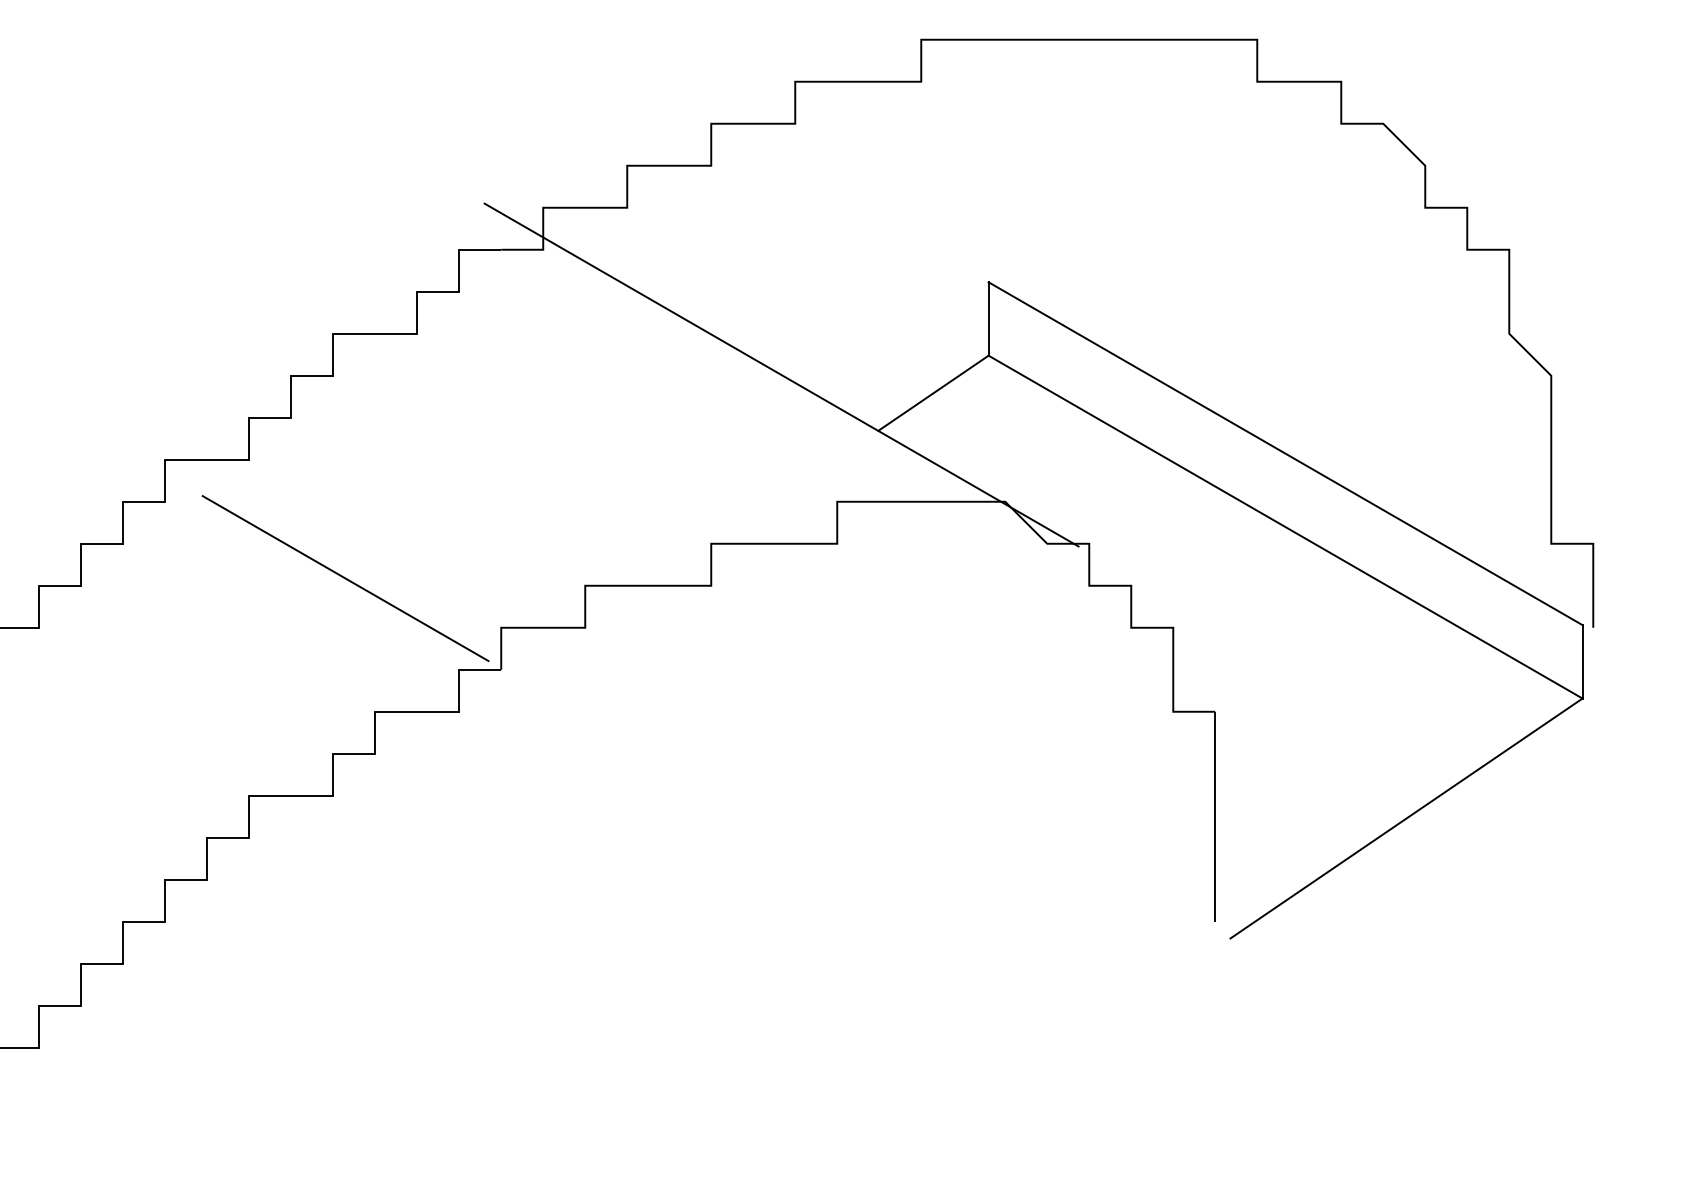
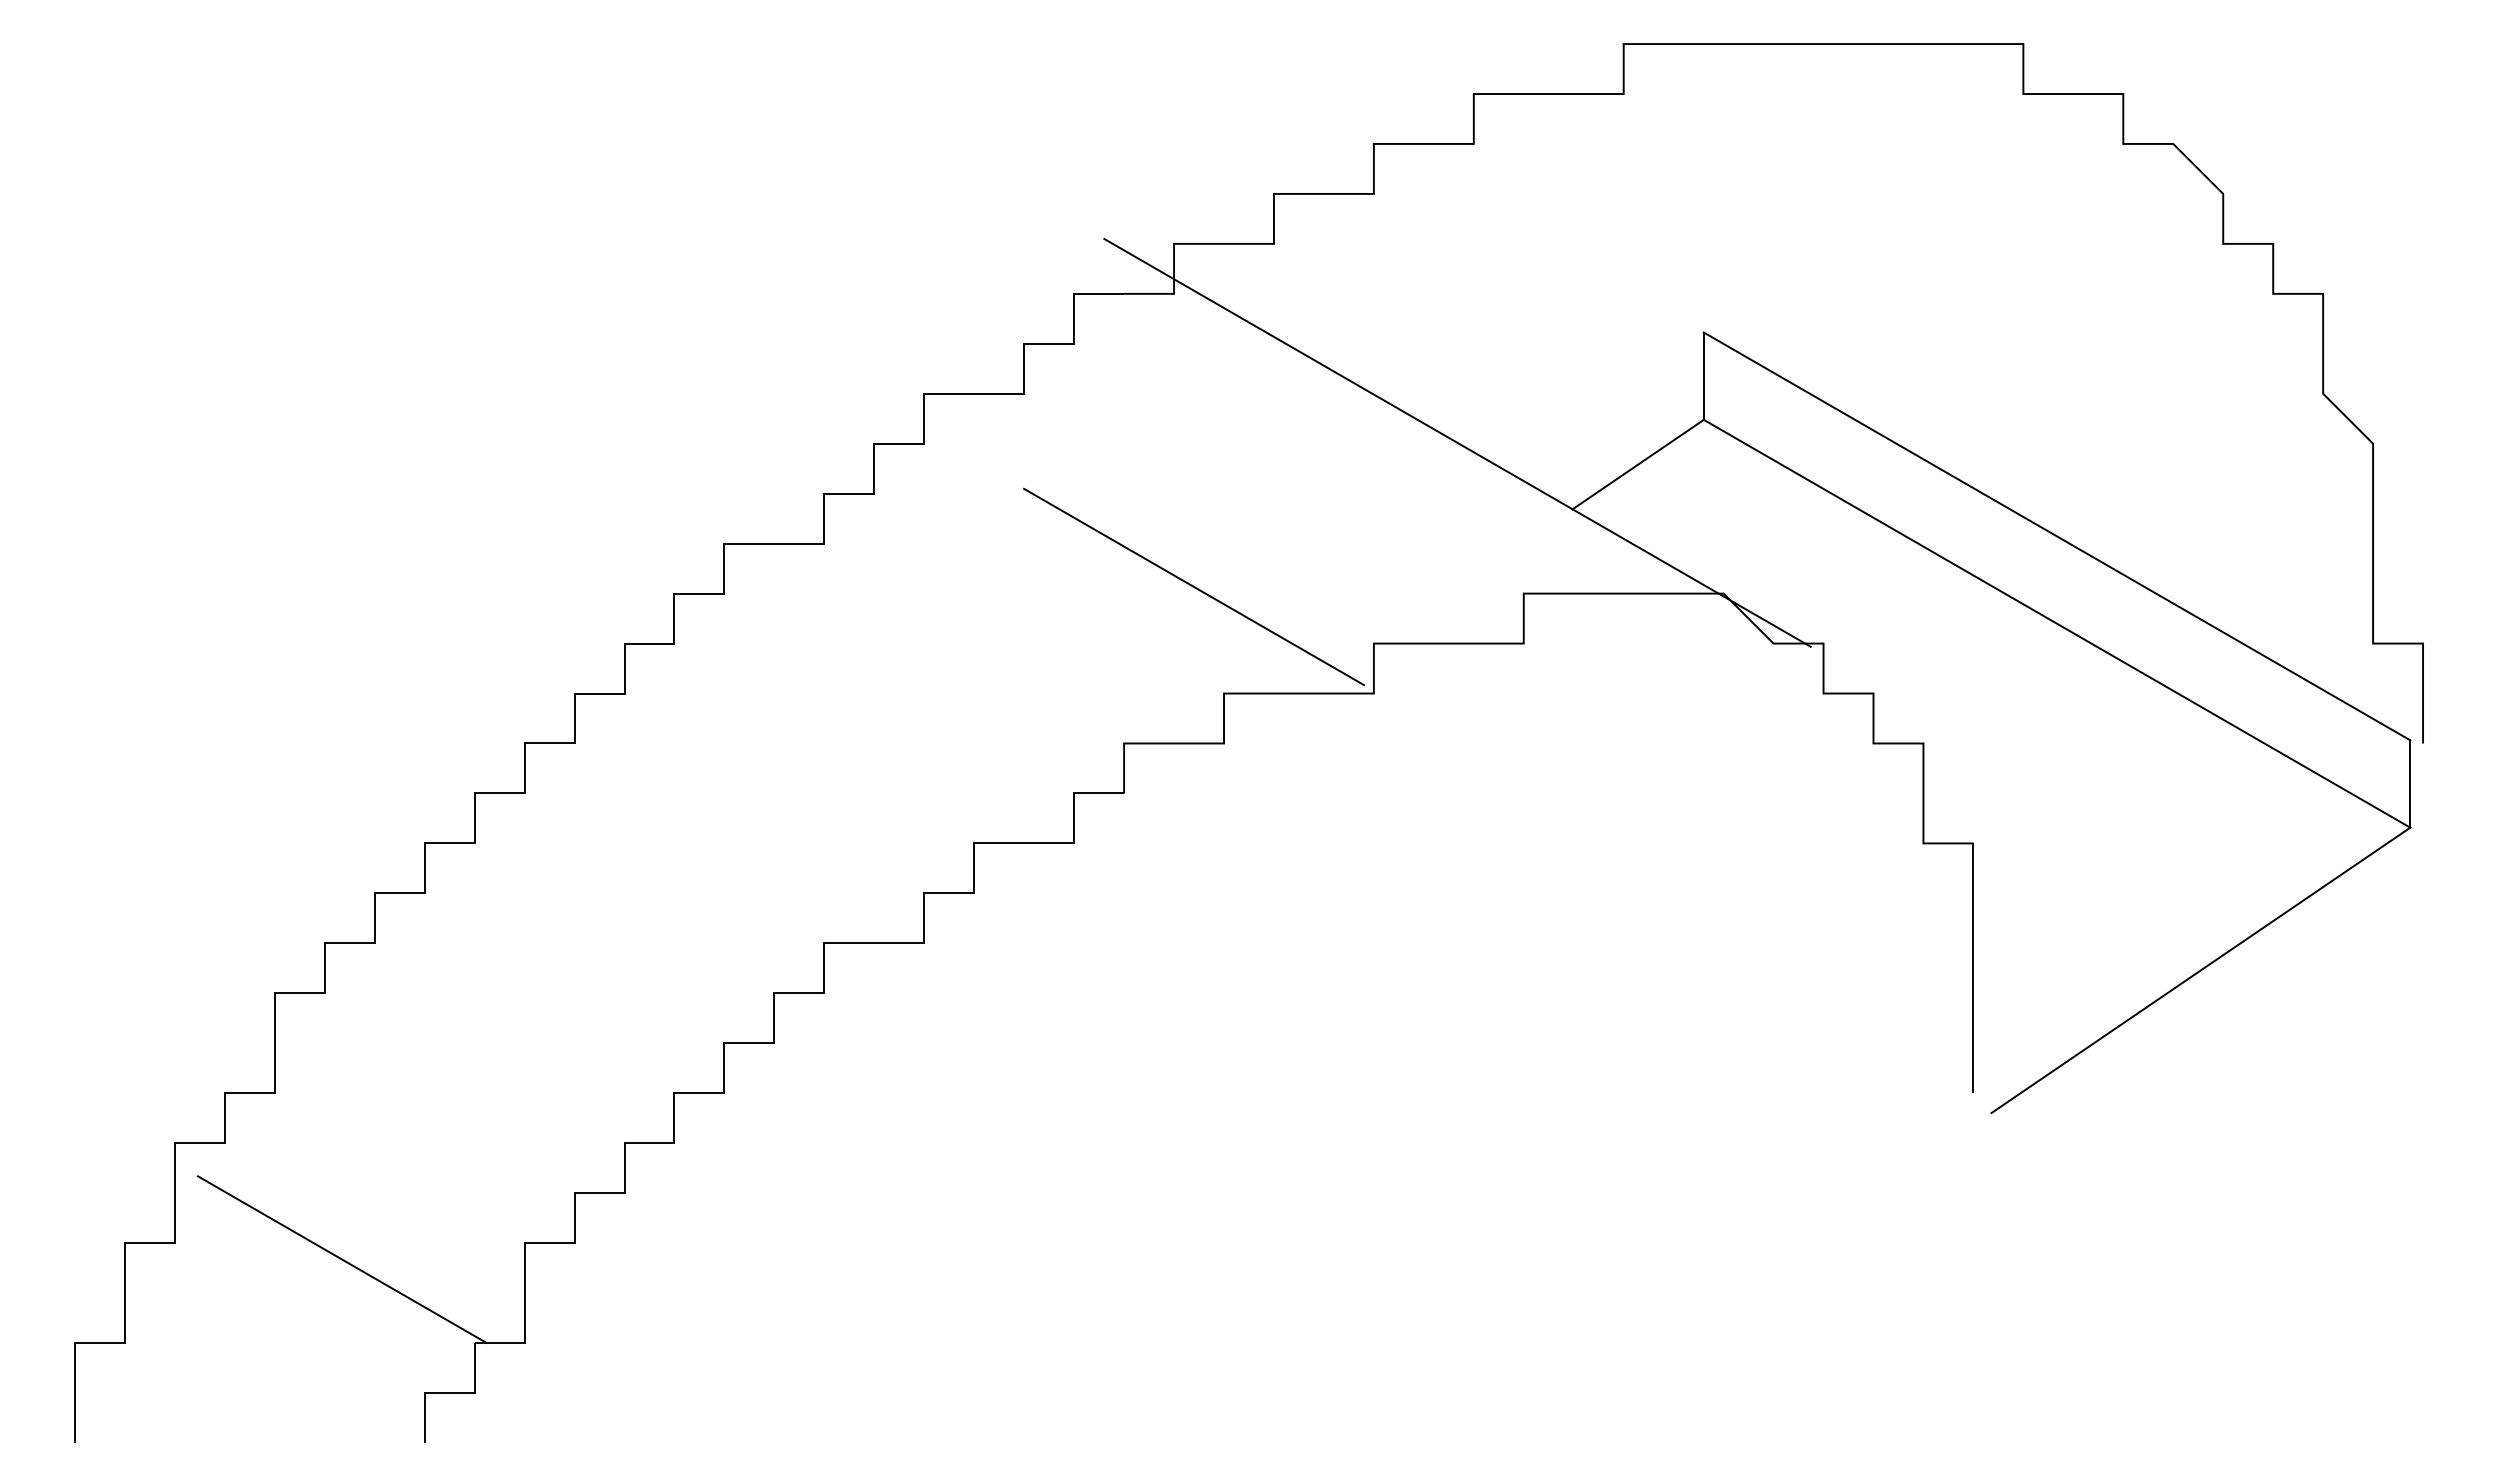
line: (345, 578) -> (1193, 586), moved

